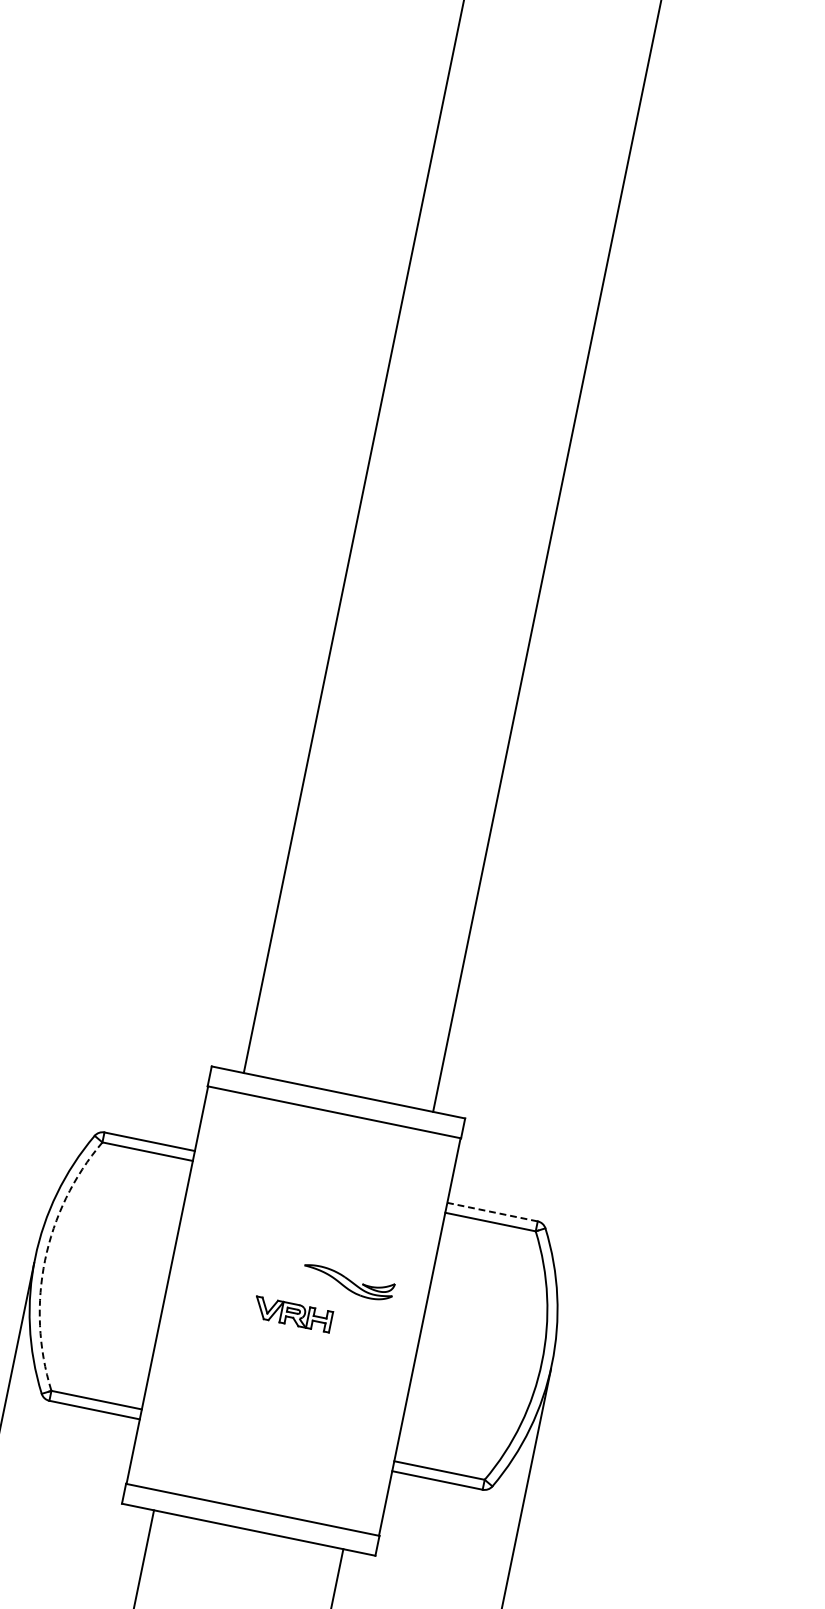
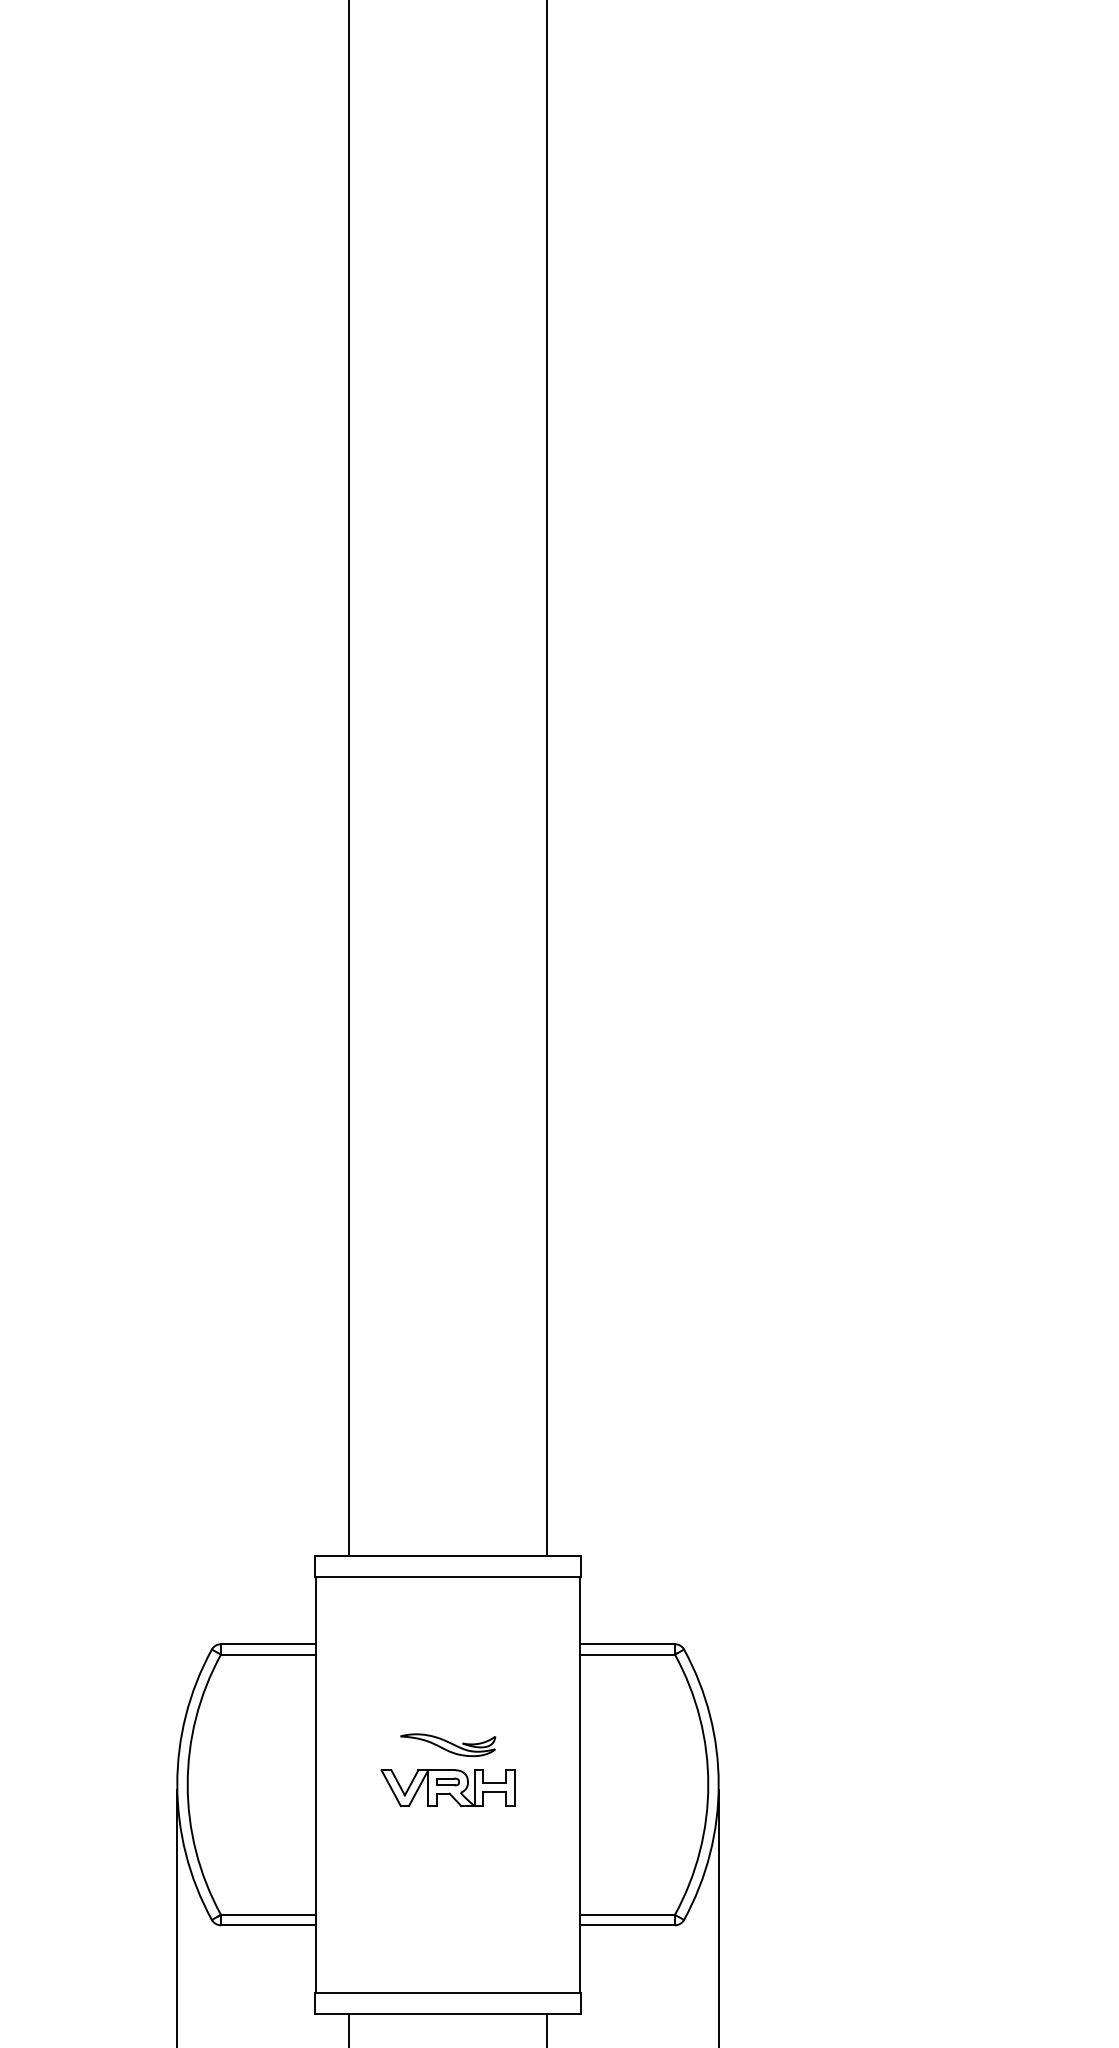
line: (492, 1212) -> (627, 1644), dashed -> solid
arc: (44, 1259) -> (187, 1784), dashed -> solid
part: (348, 1283) -> (448, 1745), moved
part: (292, 1314) -> (447, 1788), size x1.67

